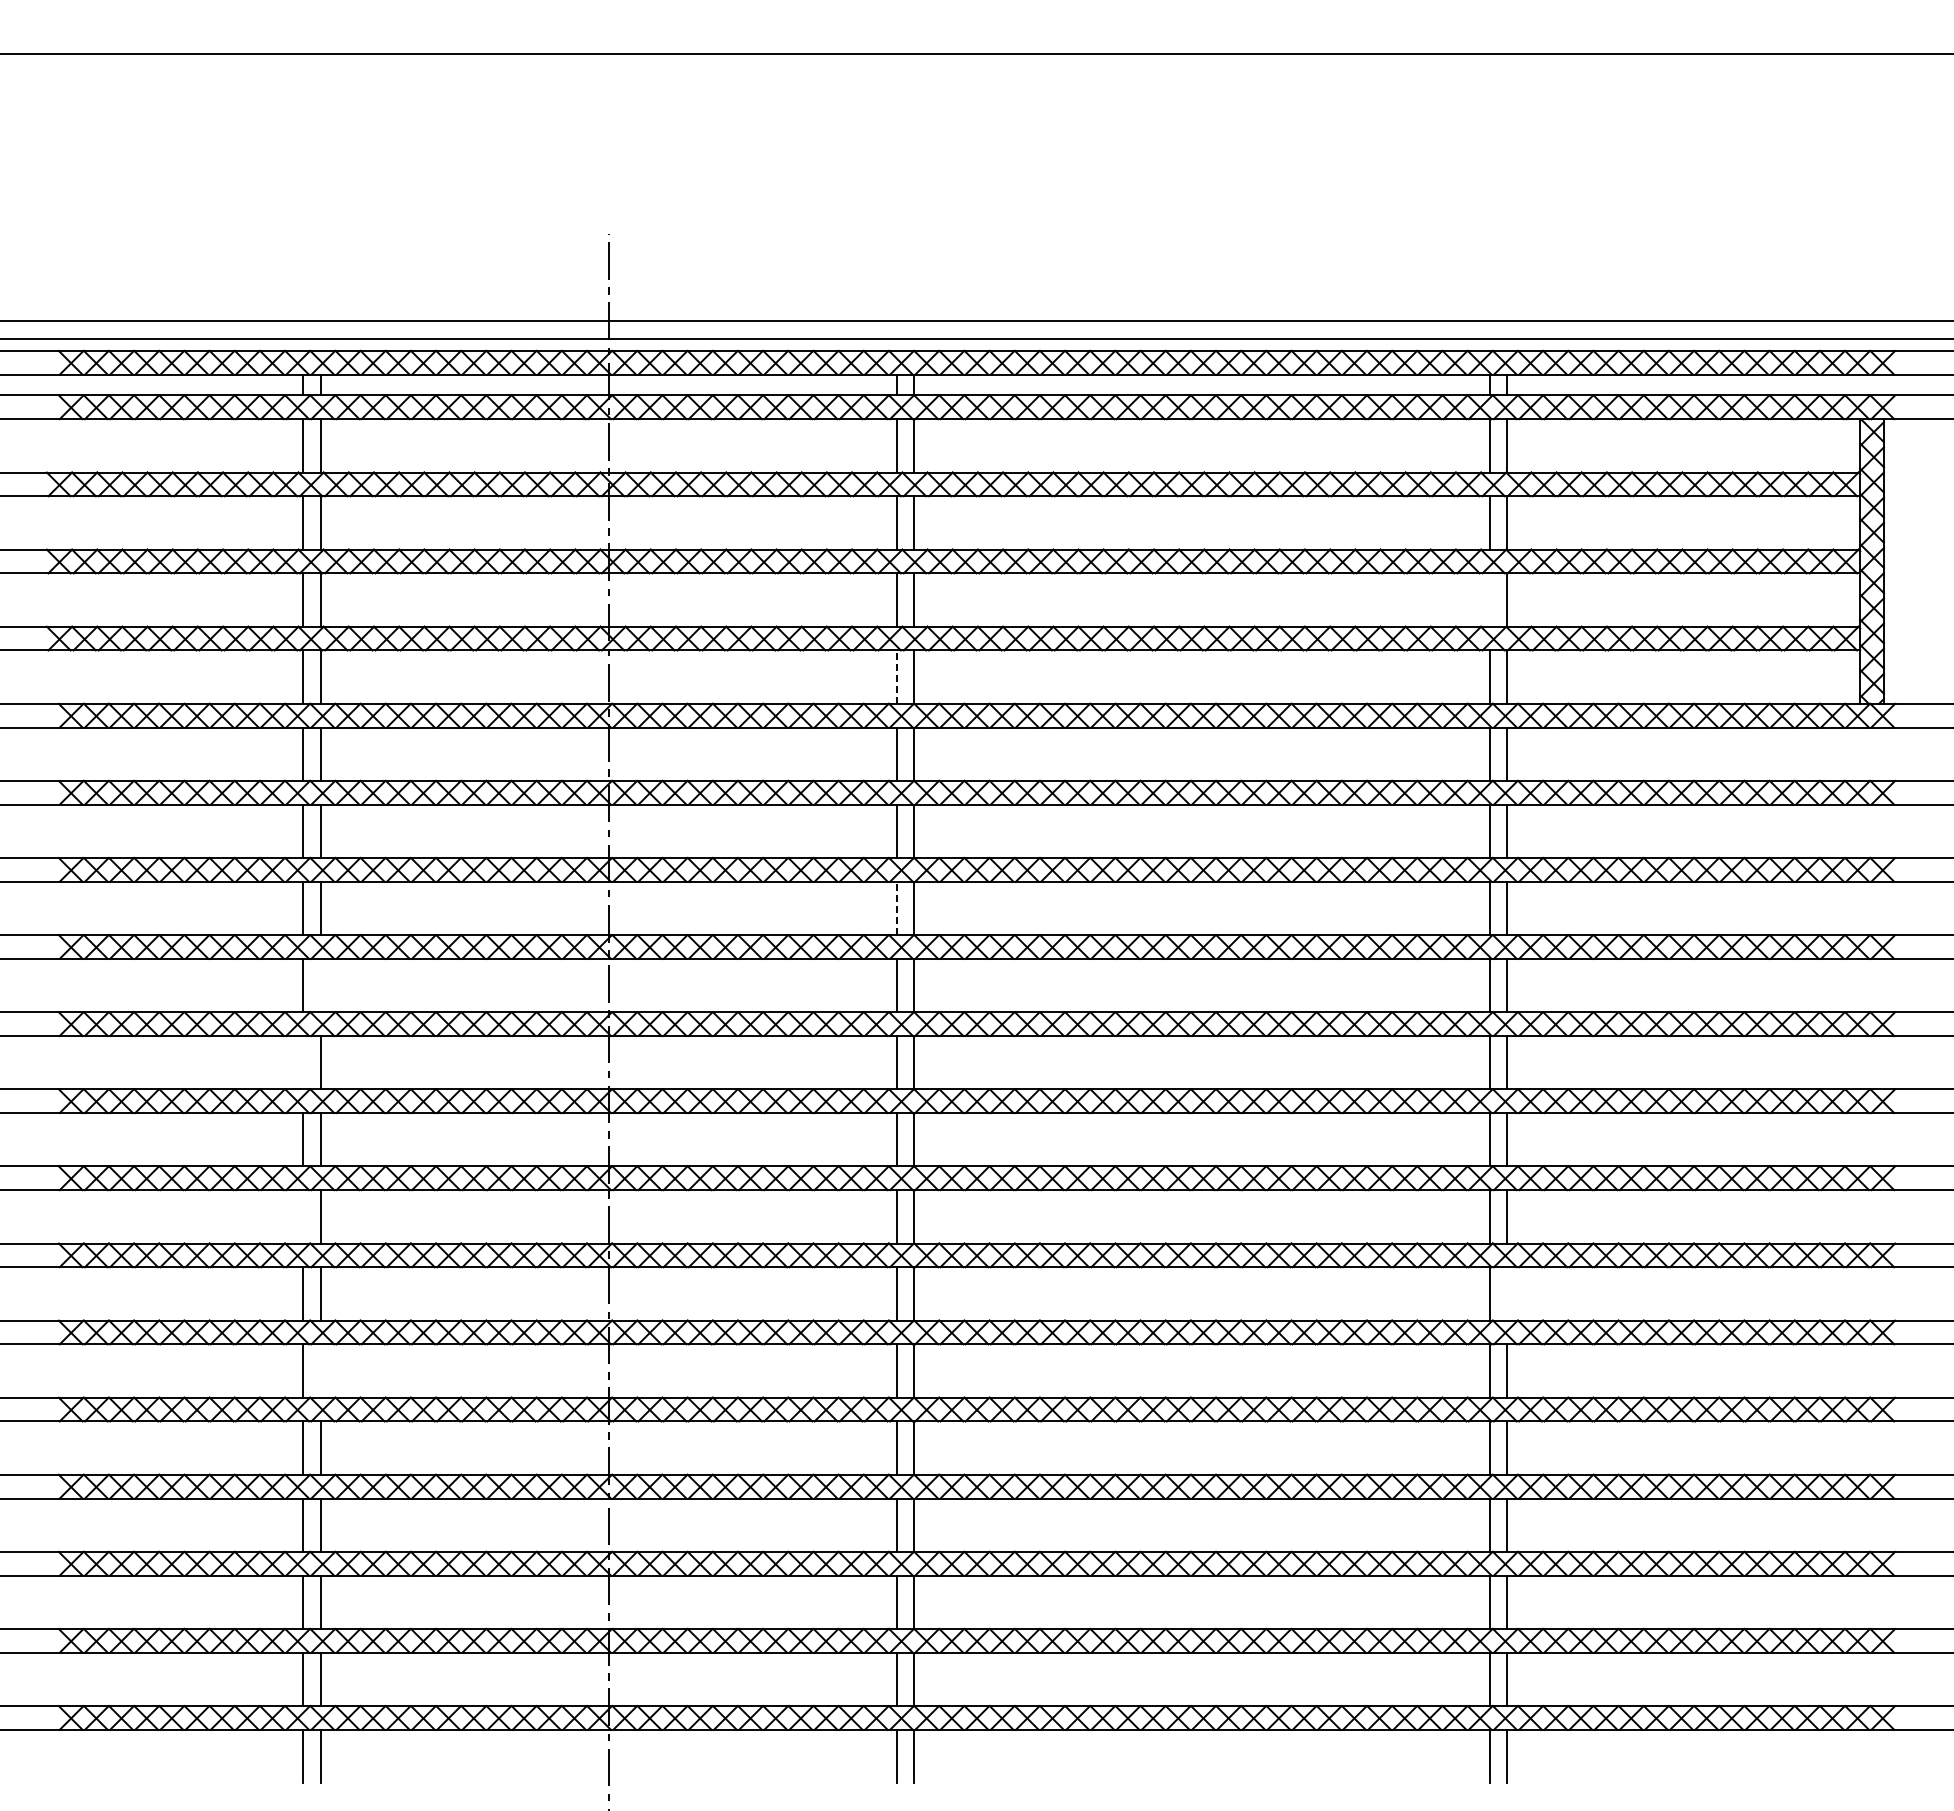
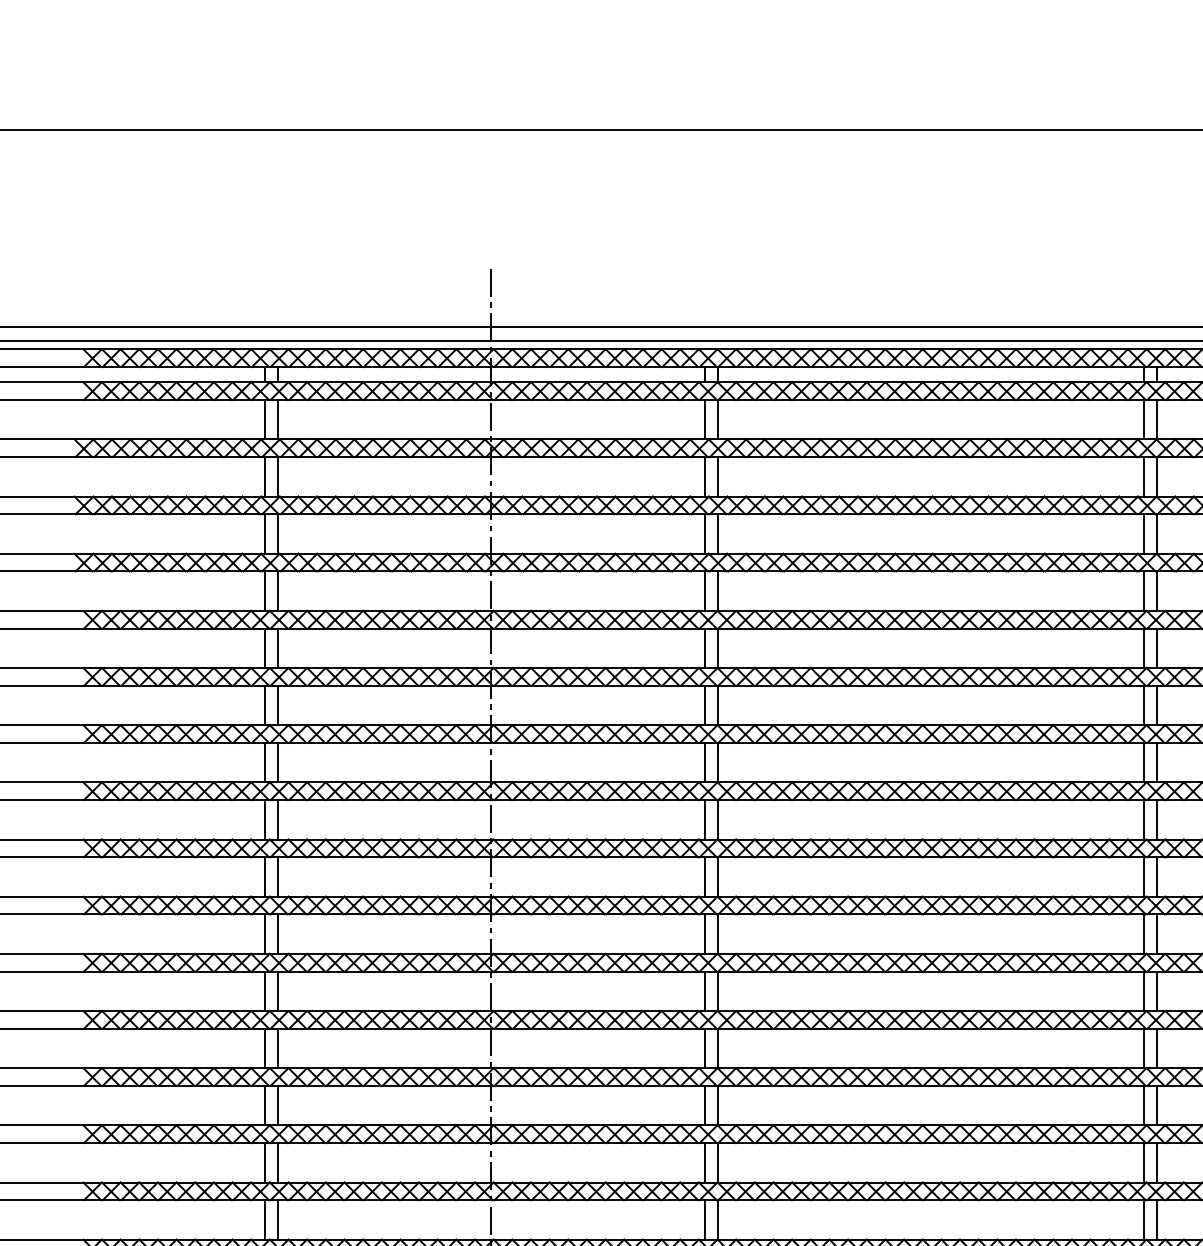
line: (1489, 599) -> (1144, 533), added
line: (896, 677) -> (704, 591), dashed -> solid
line: (896, 908) -> (704, 762), dashed -> solid
line: (321, 985) -> (278, 819), added
line: (303, 1062) -> (264, 876), added
line: (303, 1216) -> (264, 991), added
line: (1507, 1293) -> (1157, 1048), added
line: (321, 1370) -> (278, 1105), added

